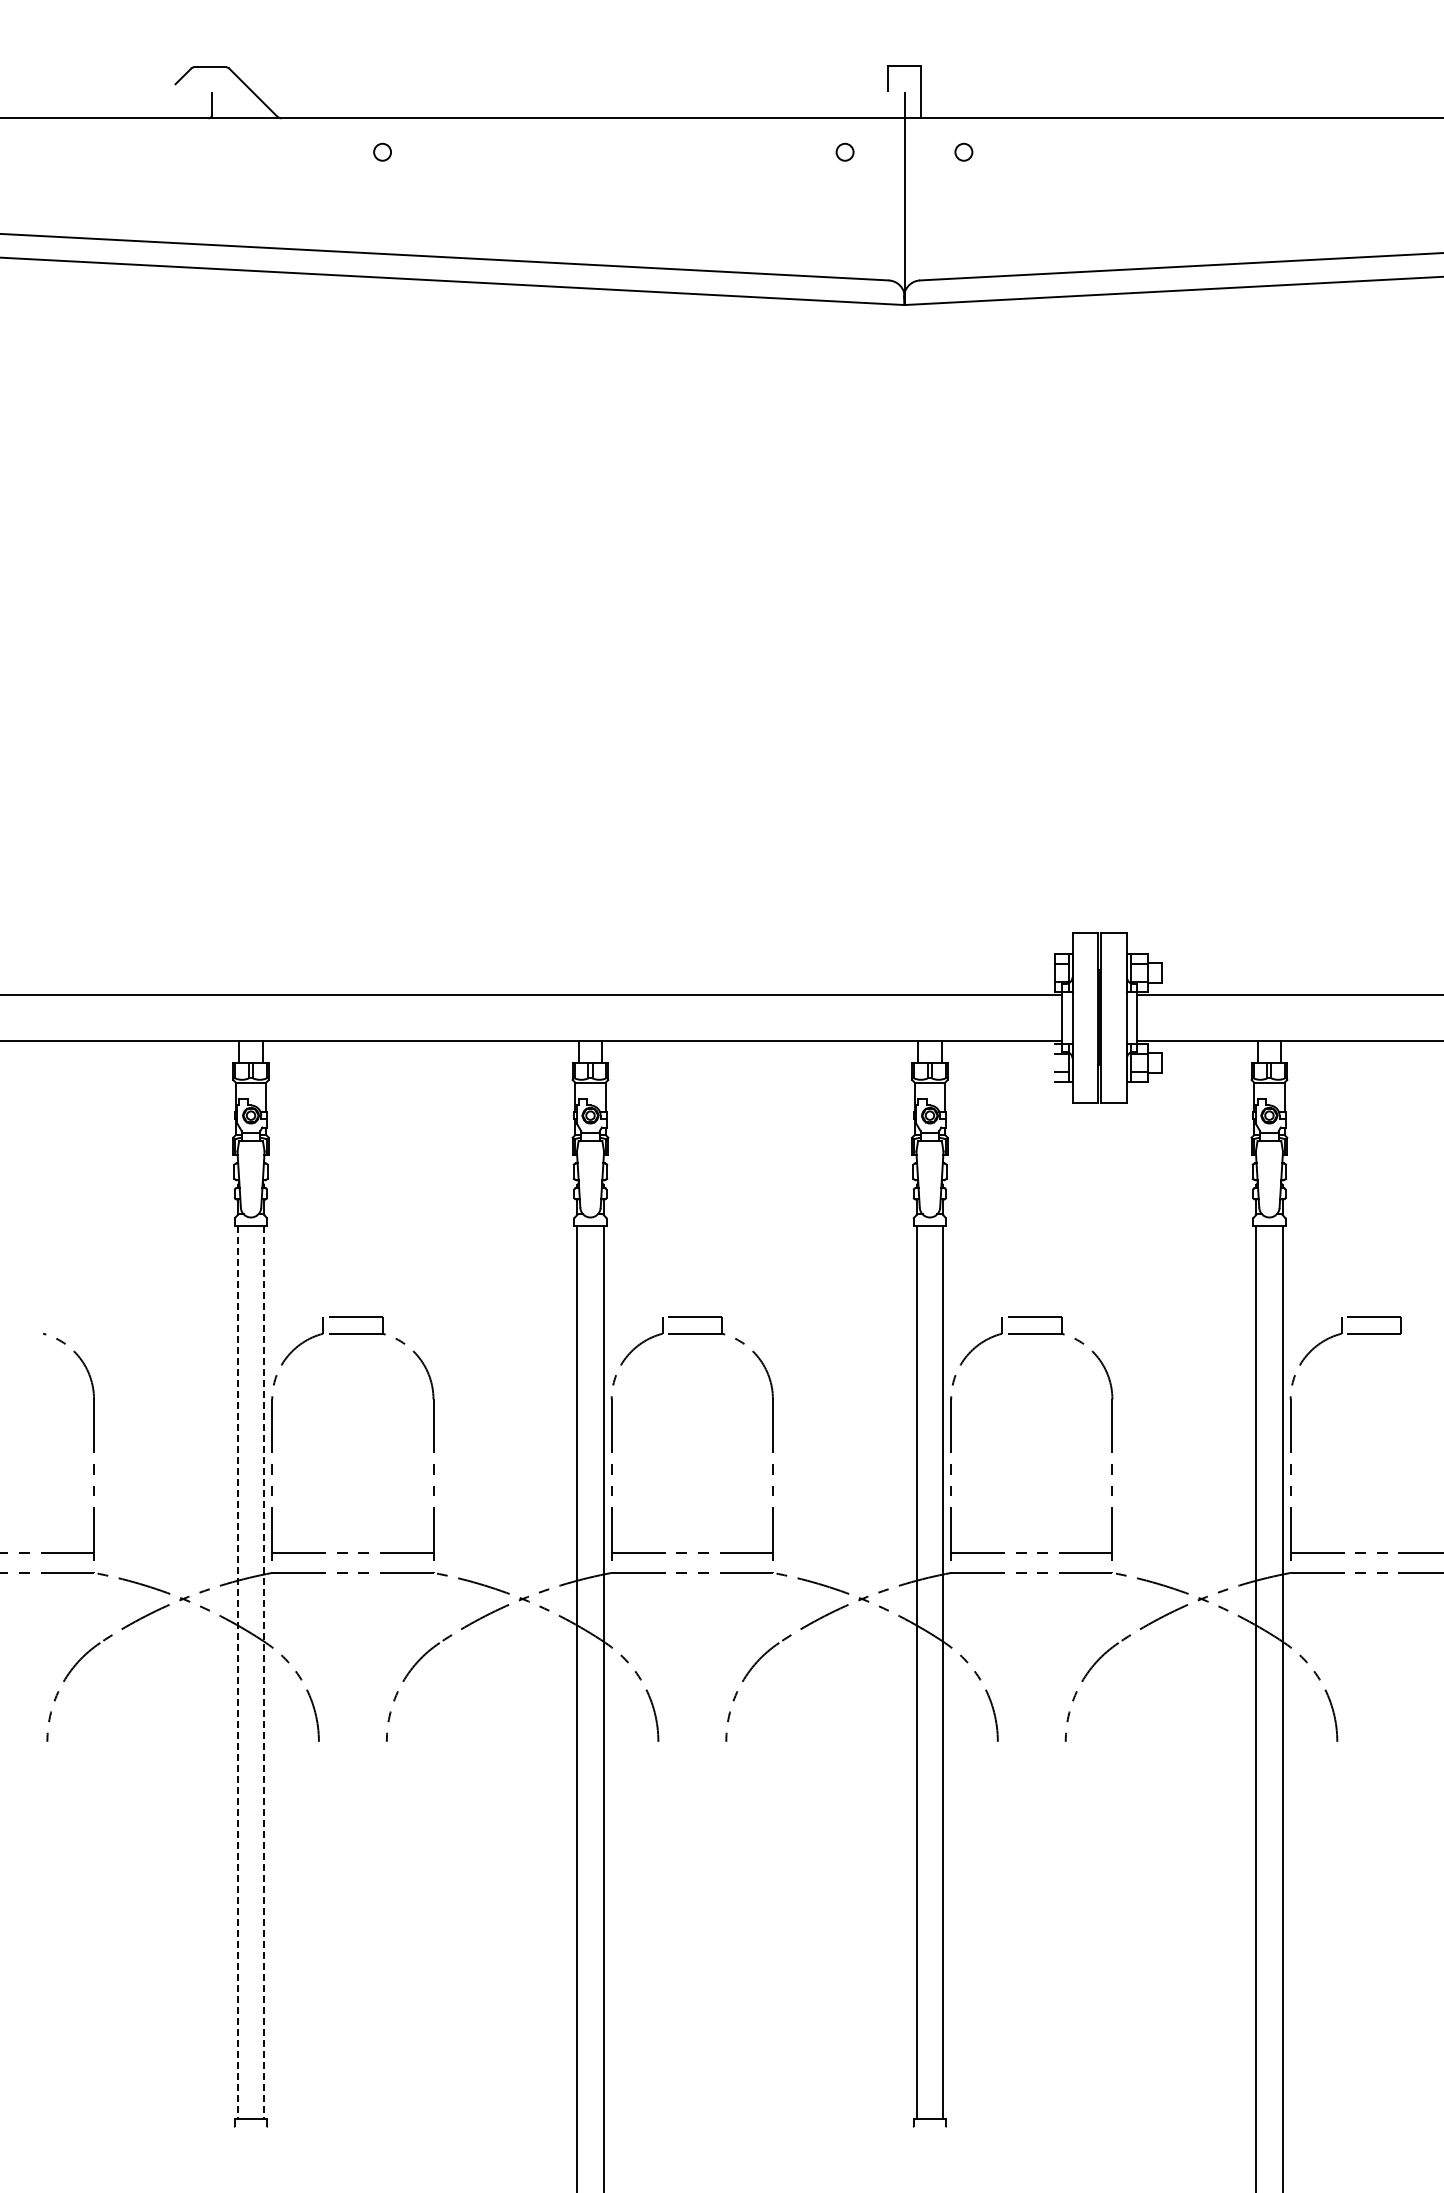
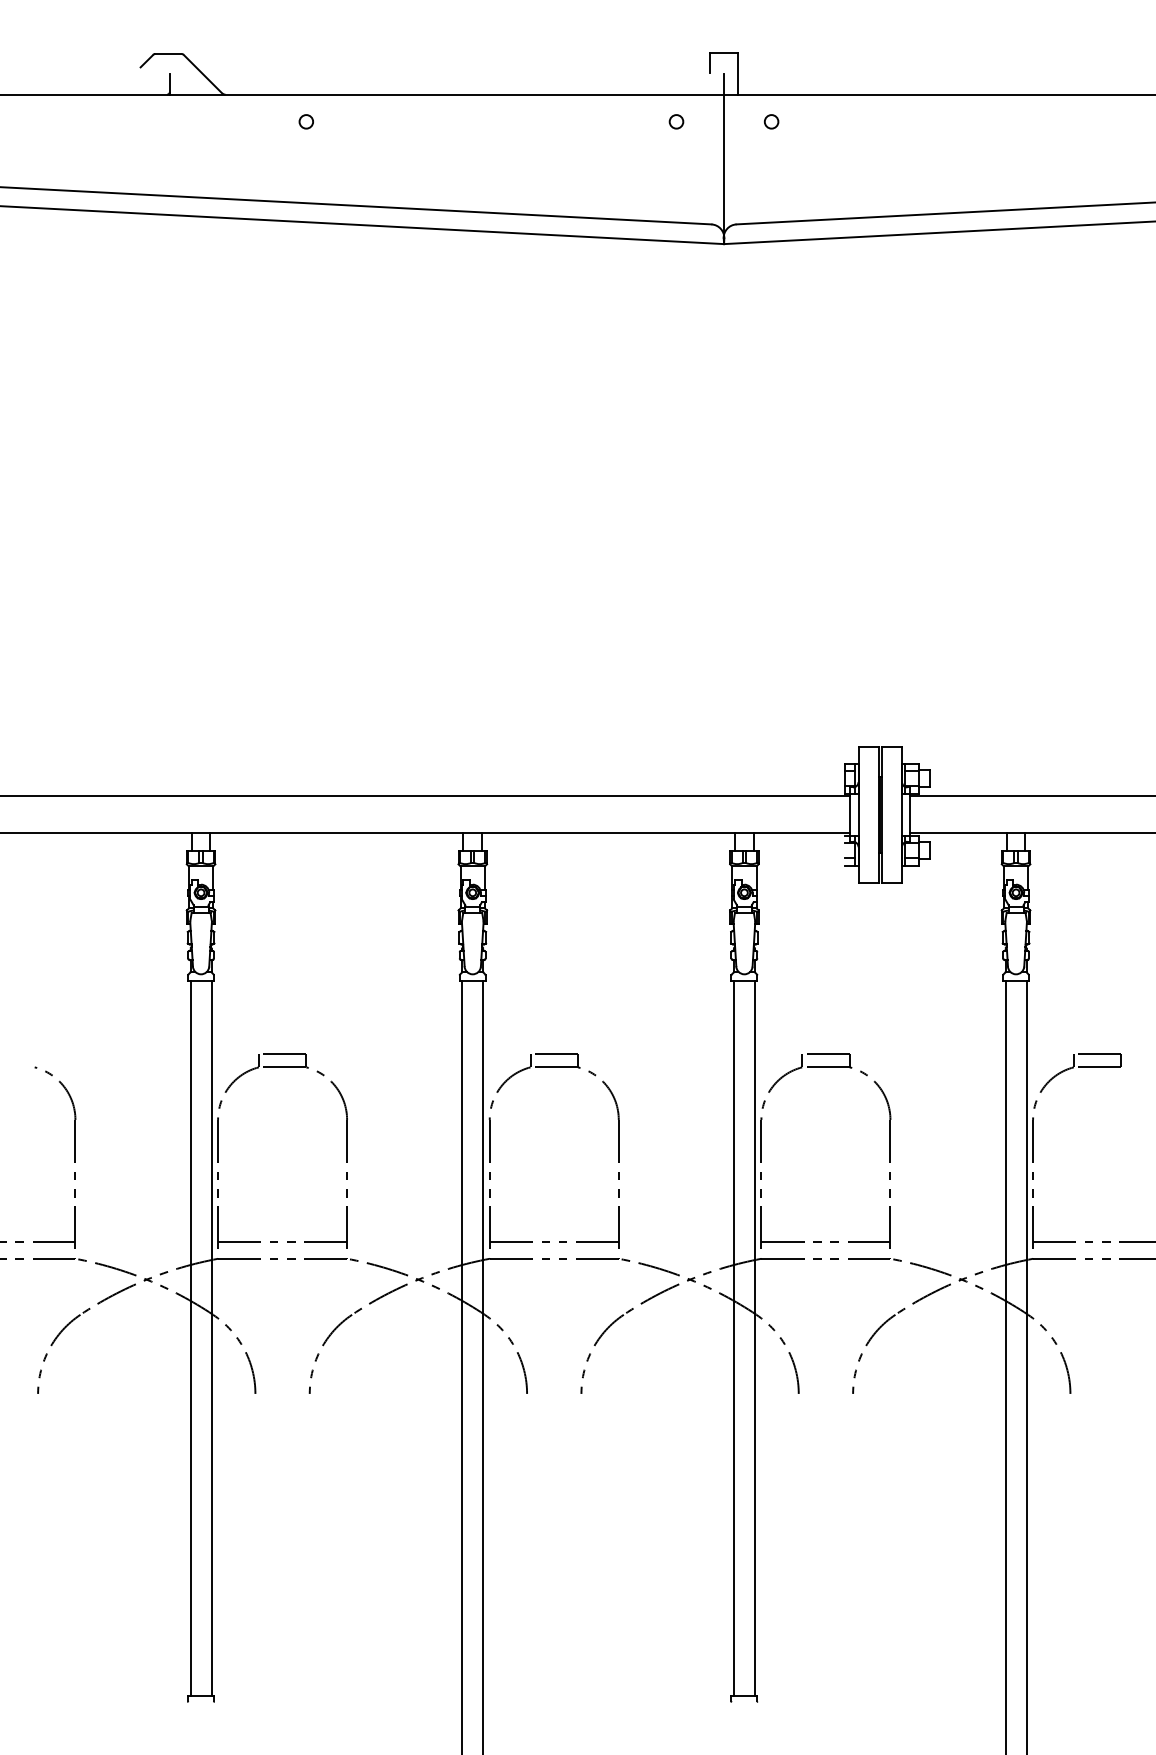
line: (237, 1672) -> (190, 1338), dashed -> solid
line: (264, 1672) -> (211, 1338), dashed -> solid

